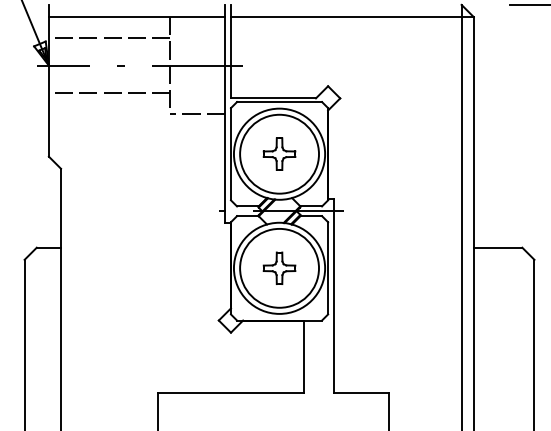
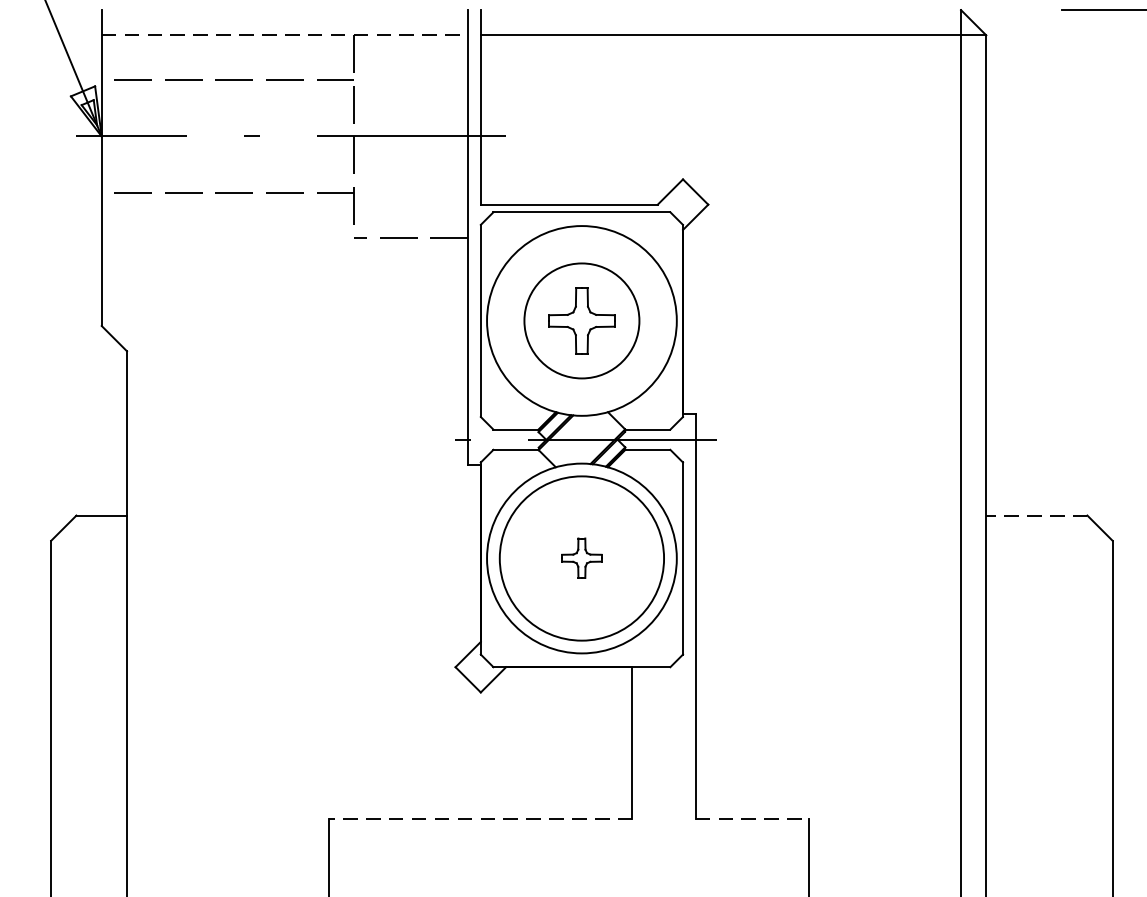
line: (137, 17) -> (286, 36), solid -> dashed
circle: (279, 153) -> (581, 319), size x0.7
line: (497, 247) -> (1035, 515), solid -> dashed
part: (279, 267) -> (581, 556), size x0.6
line: (230, 393) -> (479, 819), solid -> dashed
line: (361, 393) -> (752, 819), solid -> dashed

